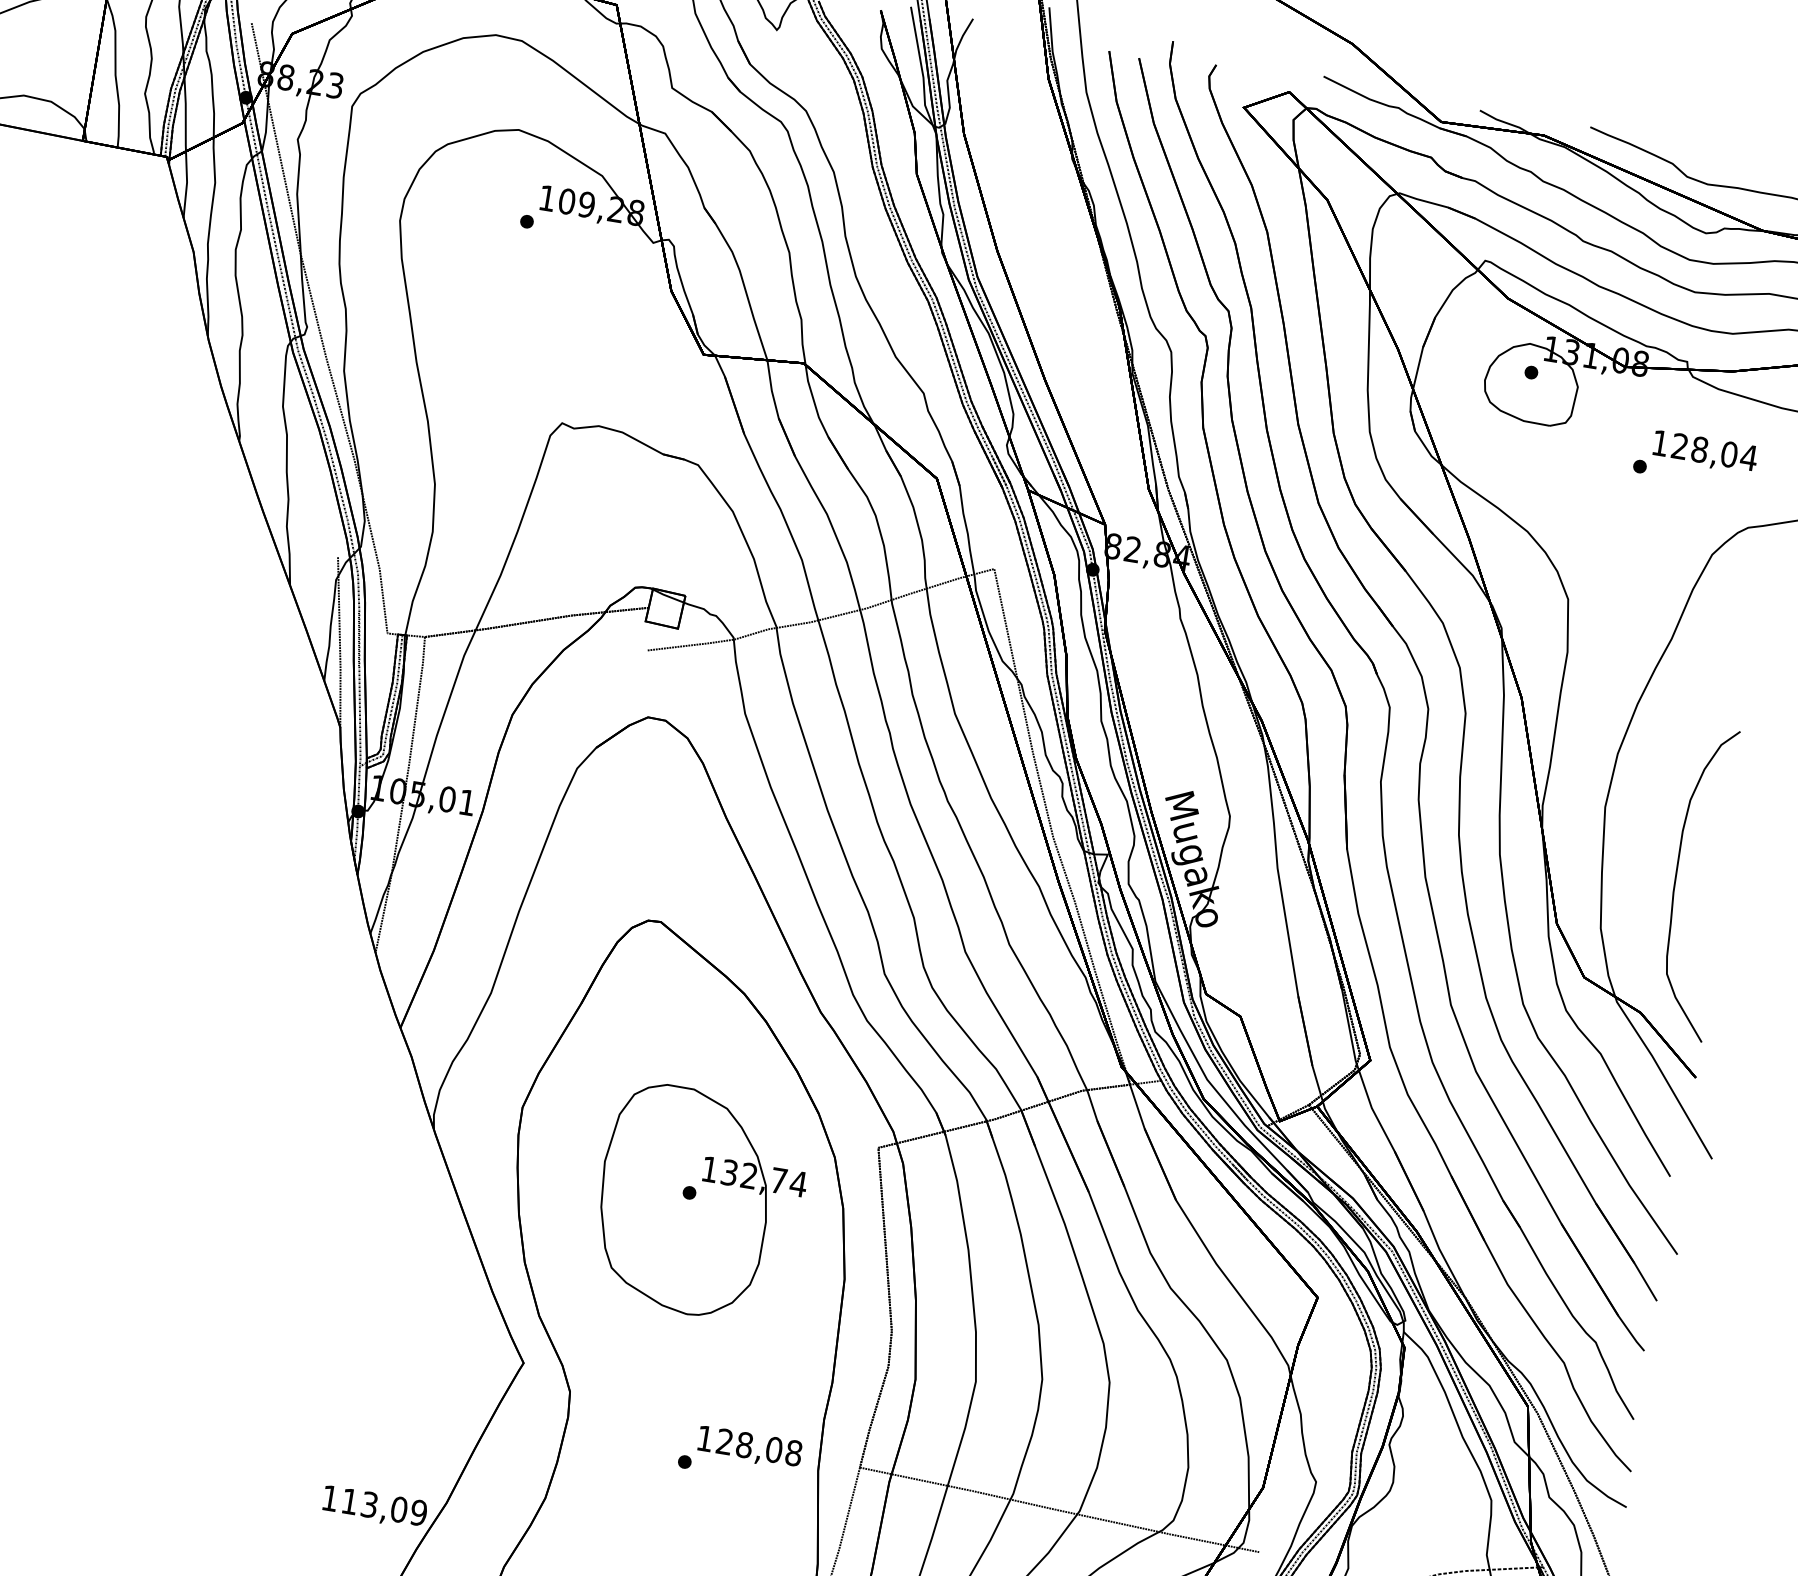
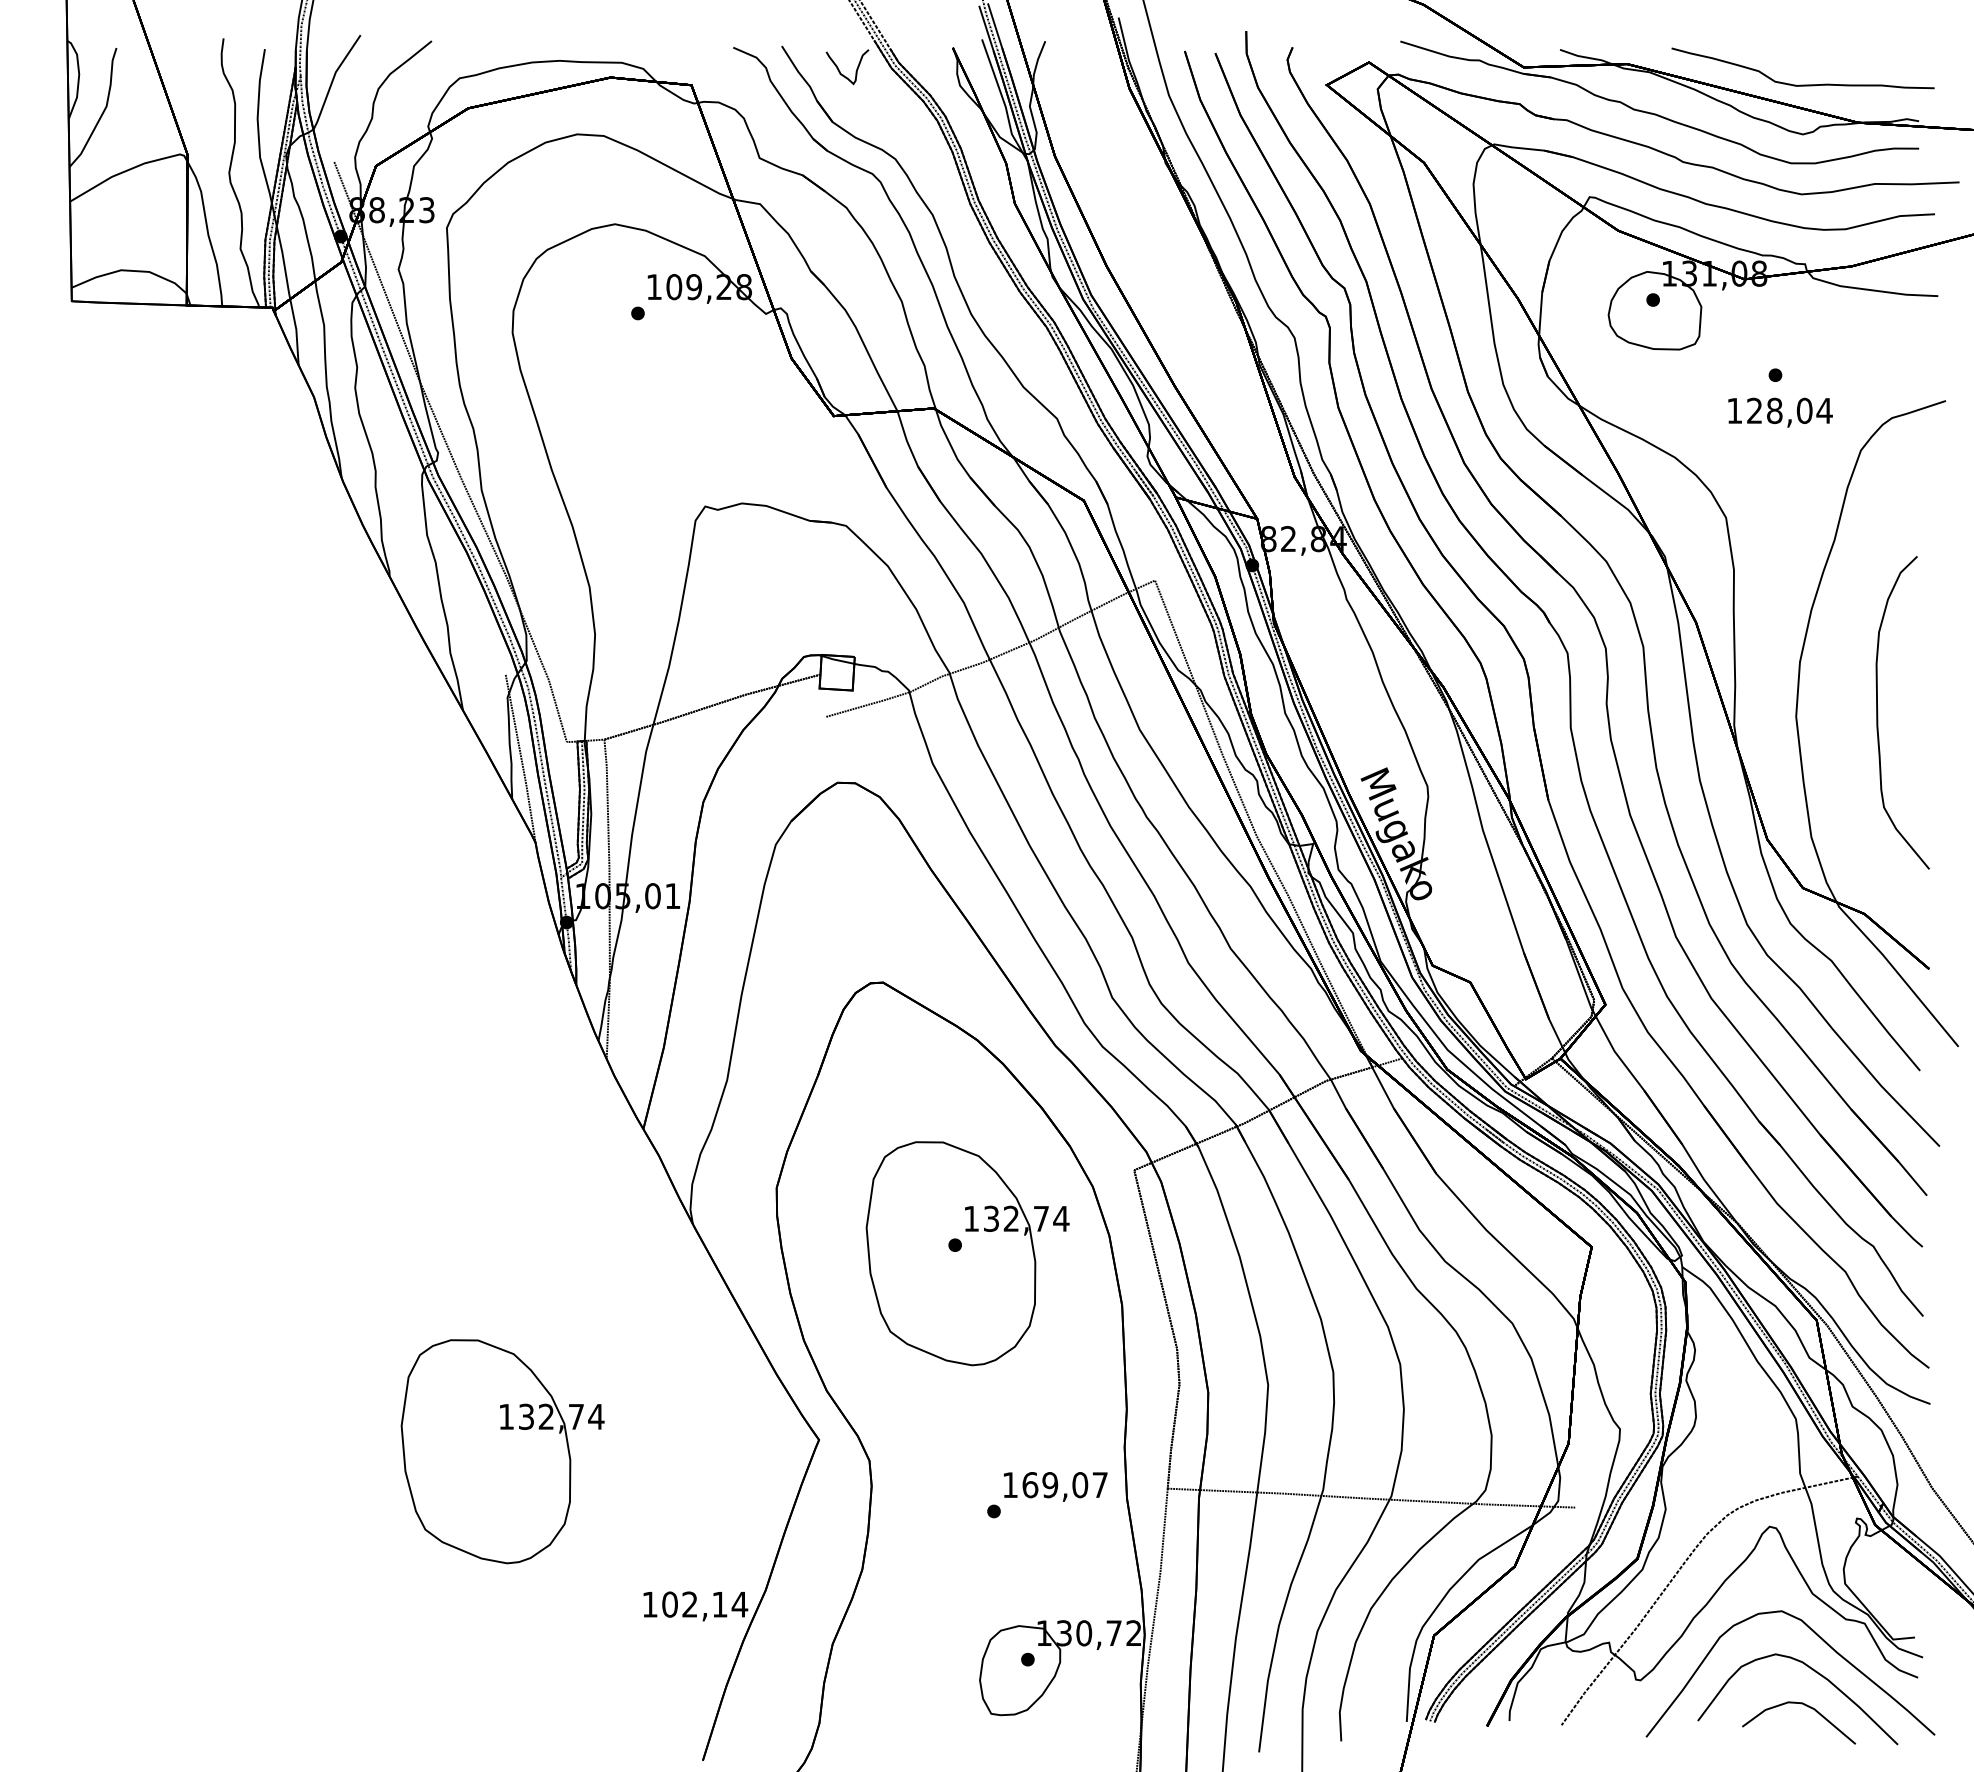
text: (1705, 452) -> (1780, 412), moved
part: (1676, 879) -> (1878, 712), moved
part: (209, 1323) -> (502, 1451), added
text: (759, 1447) -> (1065, 1485), 128,08 -> 169,07
text: (384, 1507) -> (705, 1604), 113,09 -> 102,14

